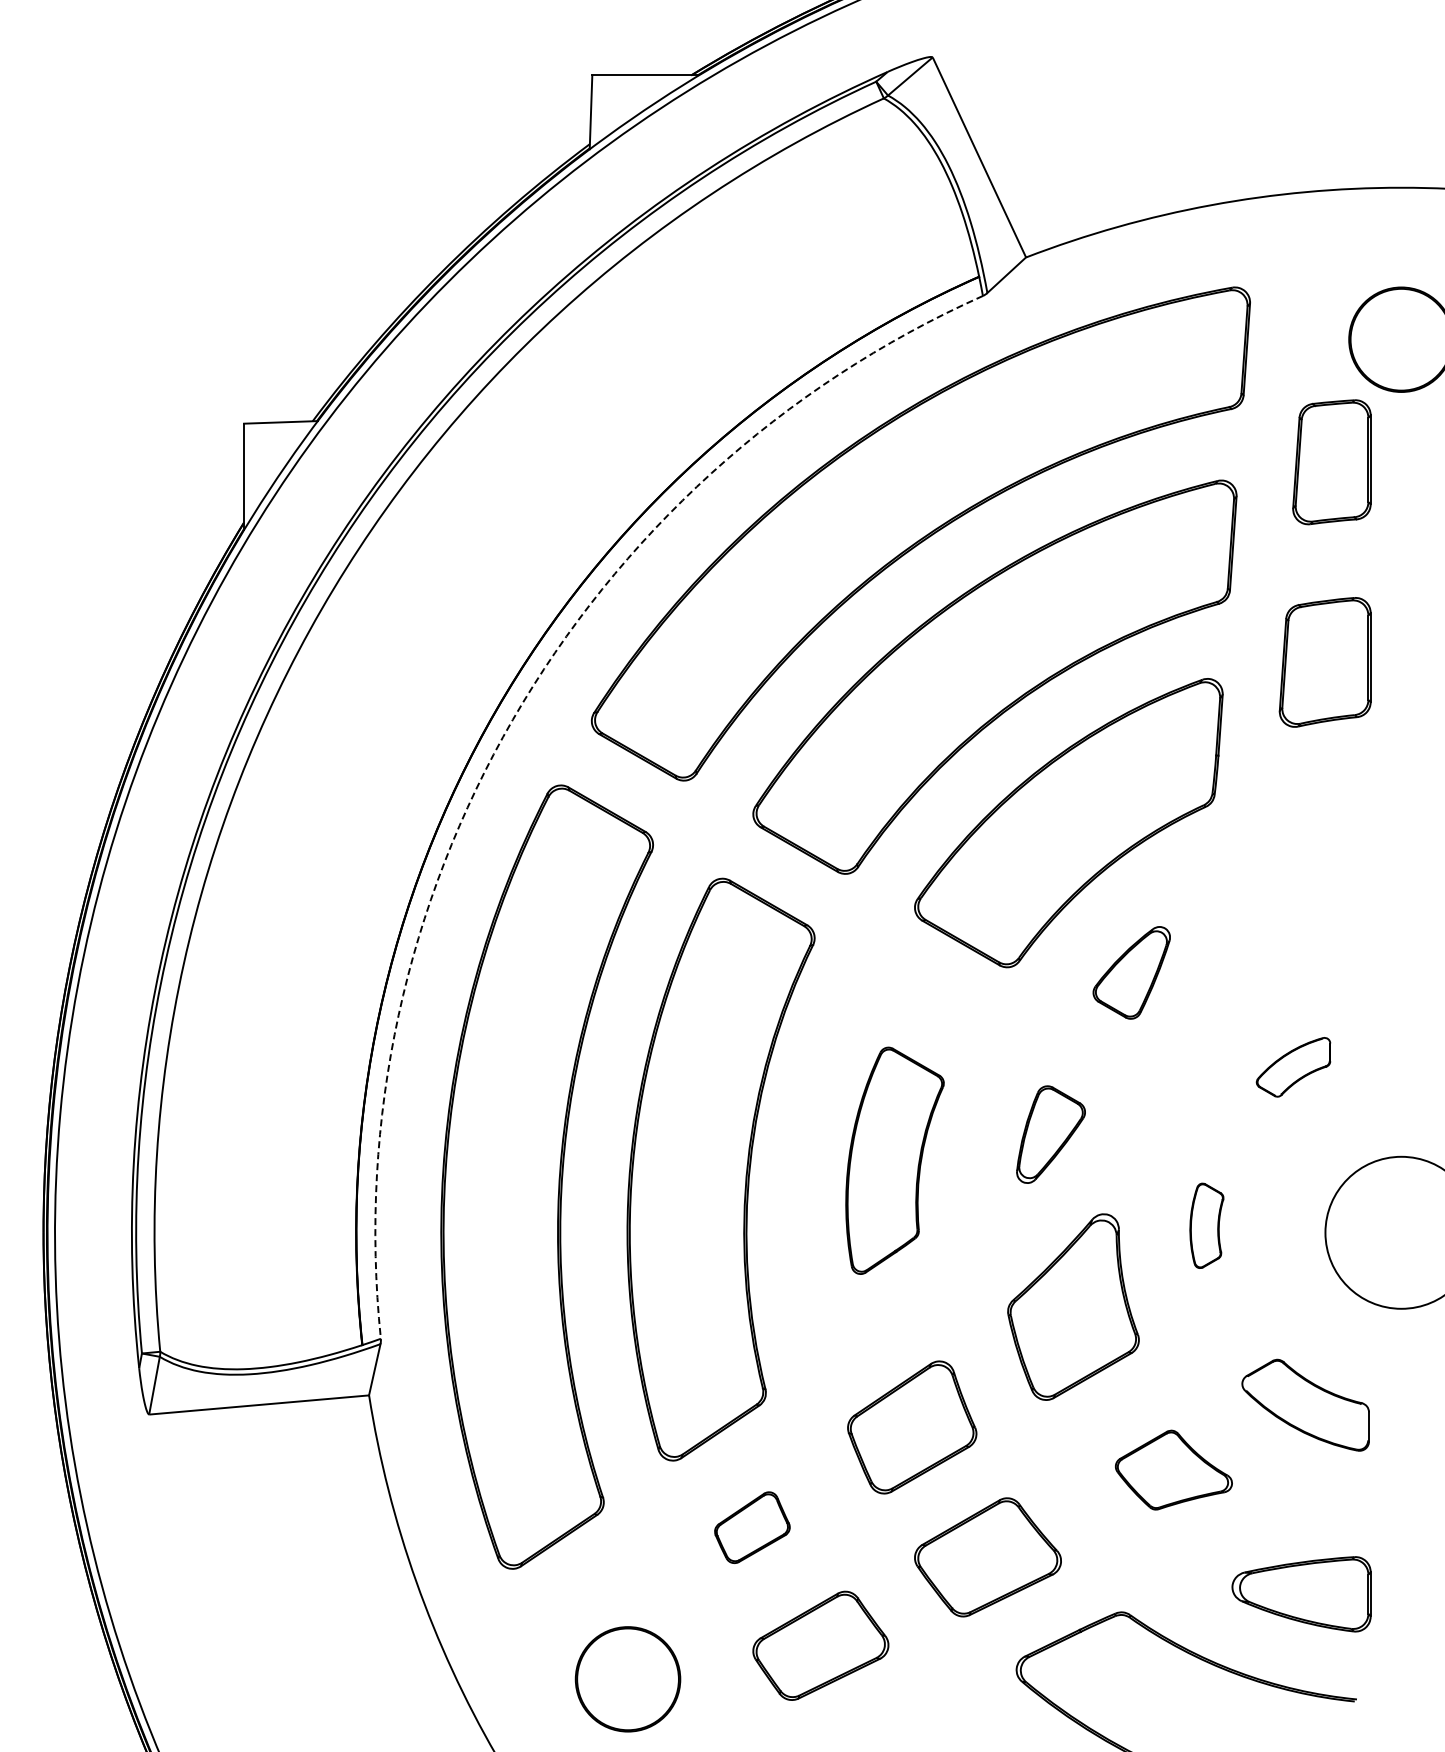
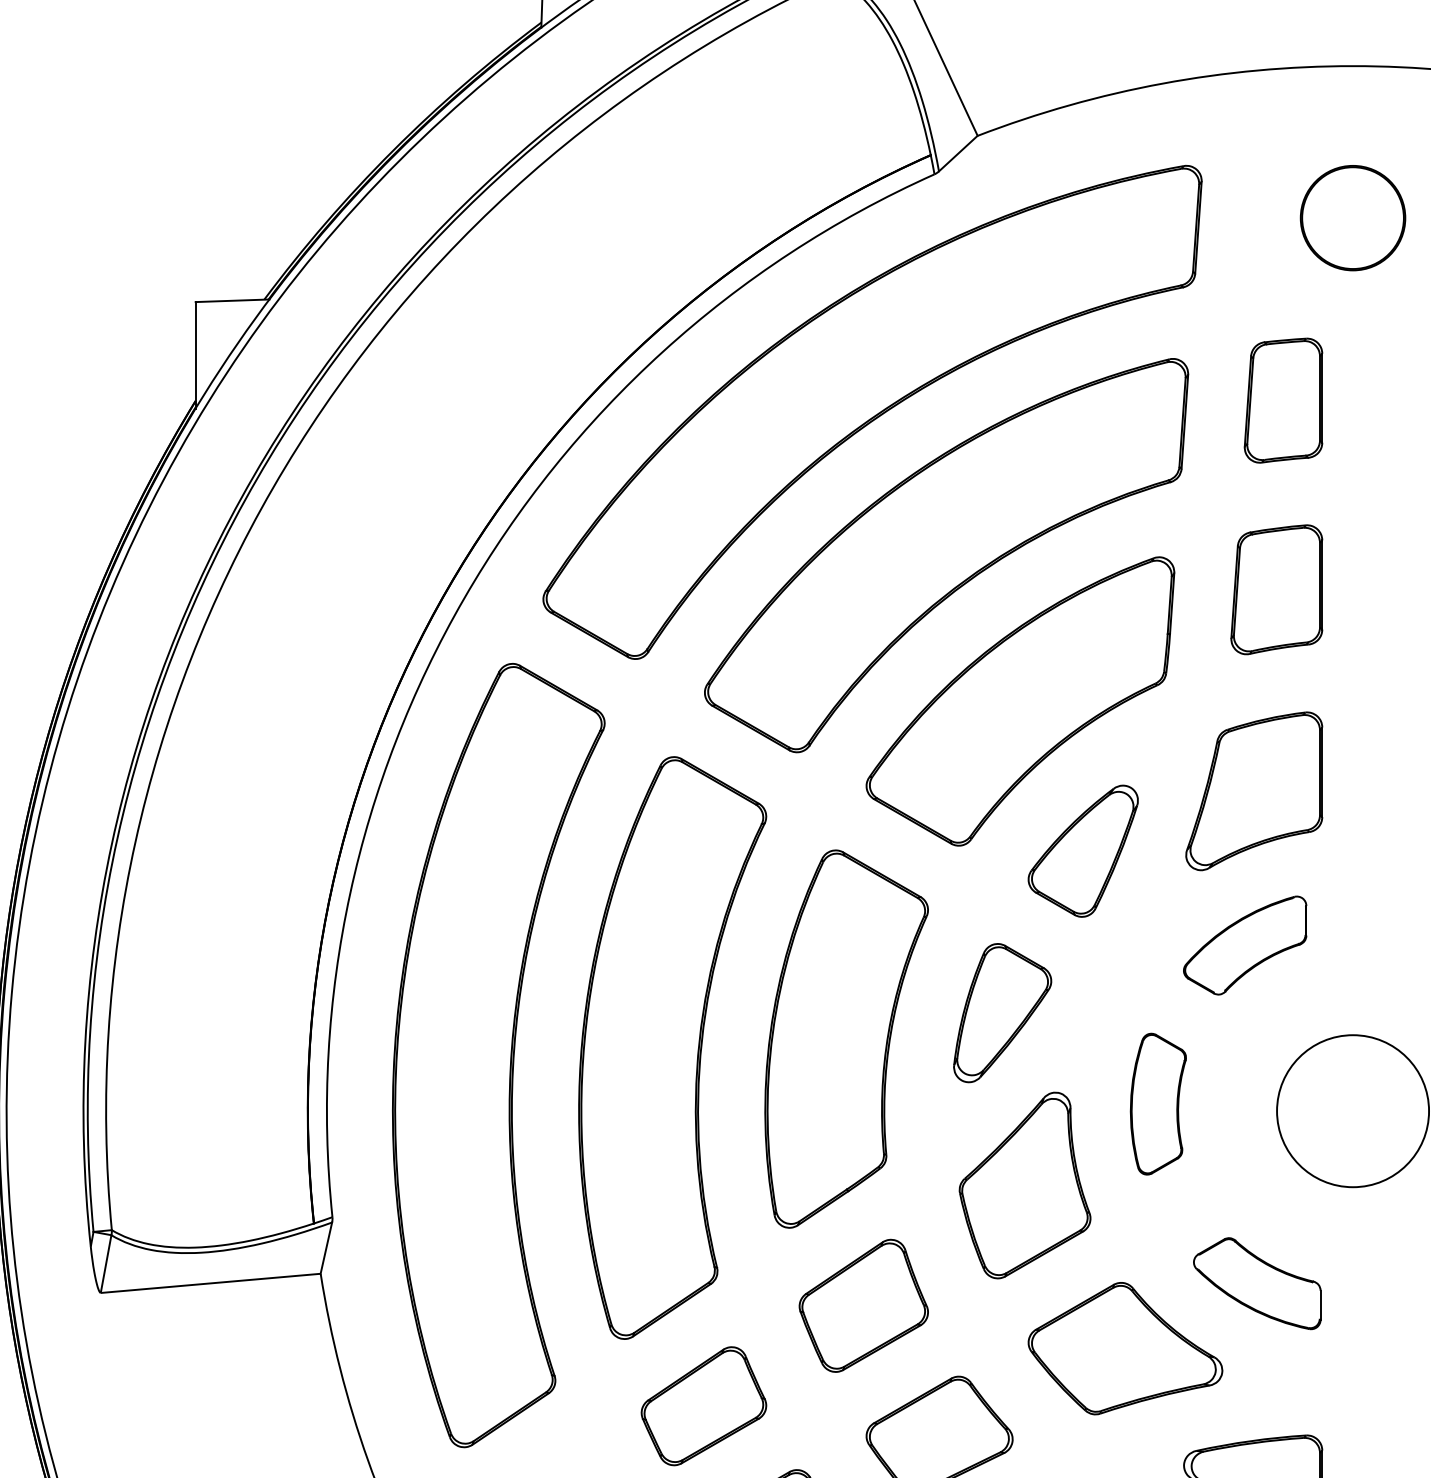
part: (1331, 462) -> (1283, 400), moved
part: (1324, 662) -> (1276, 589), moved
arc: (512, 719) -> (464, 597), dashed -> solid
part: (1302, 912) -> (1254, 790), added
part: (1131, 972) -> (1083, 850), size x1.43
part: (1293, 1067) -> (1245, 945), size x1.67
part: (1050, 1134) -> (1002, 1012), size x1.43
part: (894, 1160) -> (846, 1038), size x1.67
part: (1206, 1225) -> (1158, 1103), size x1.67
part: (1173, 1469) -> (1125, 1347), size x1.67
part: (752, 1527) -> (704, 1405), size x1.67

